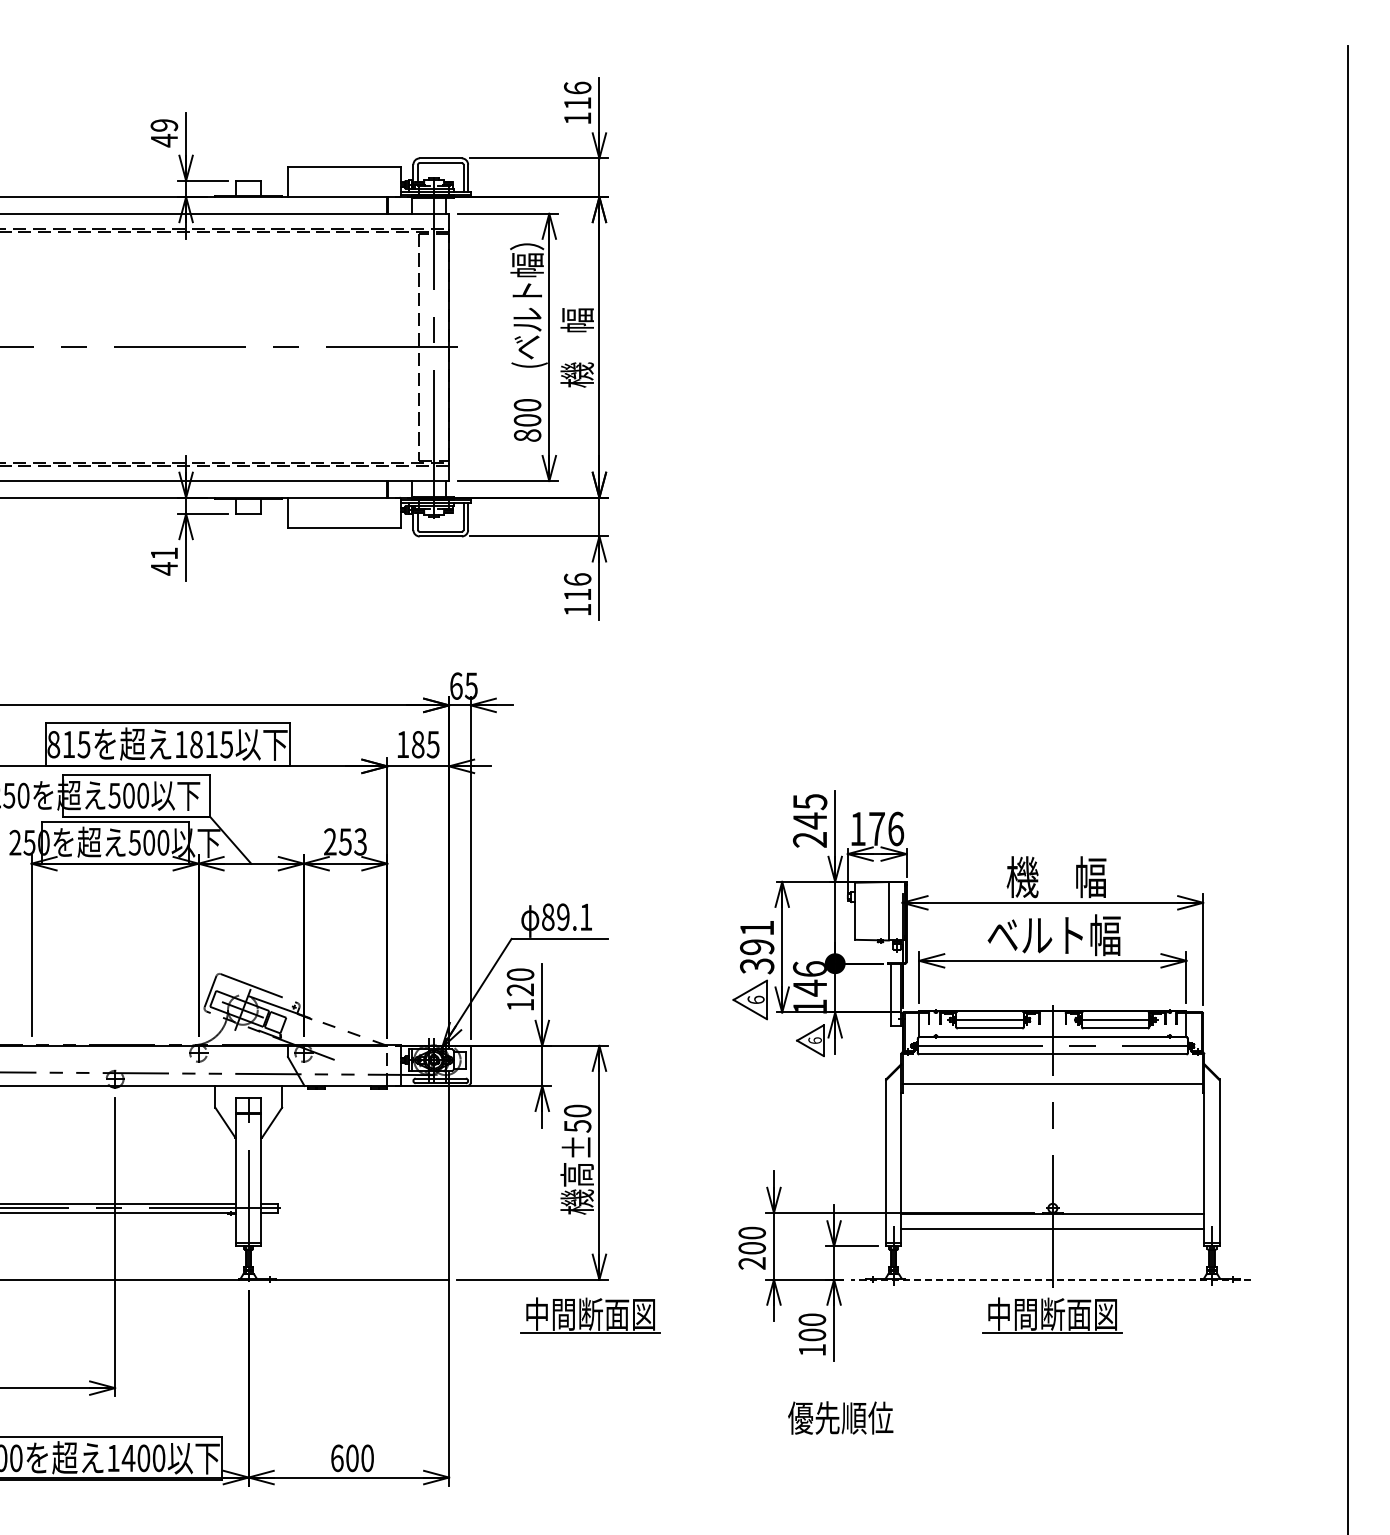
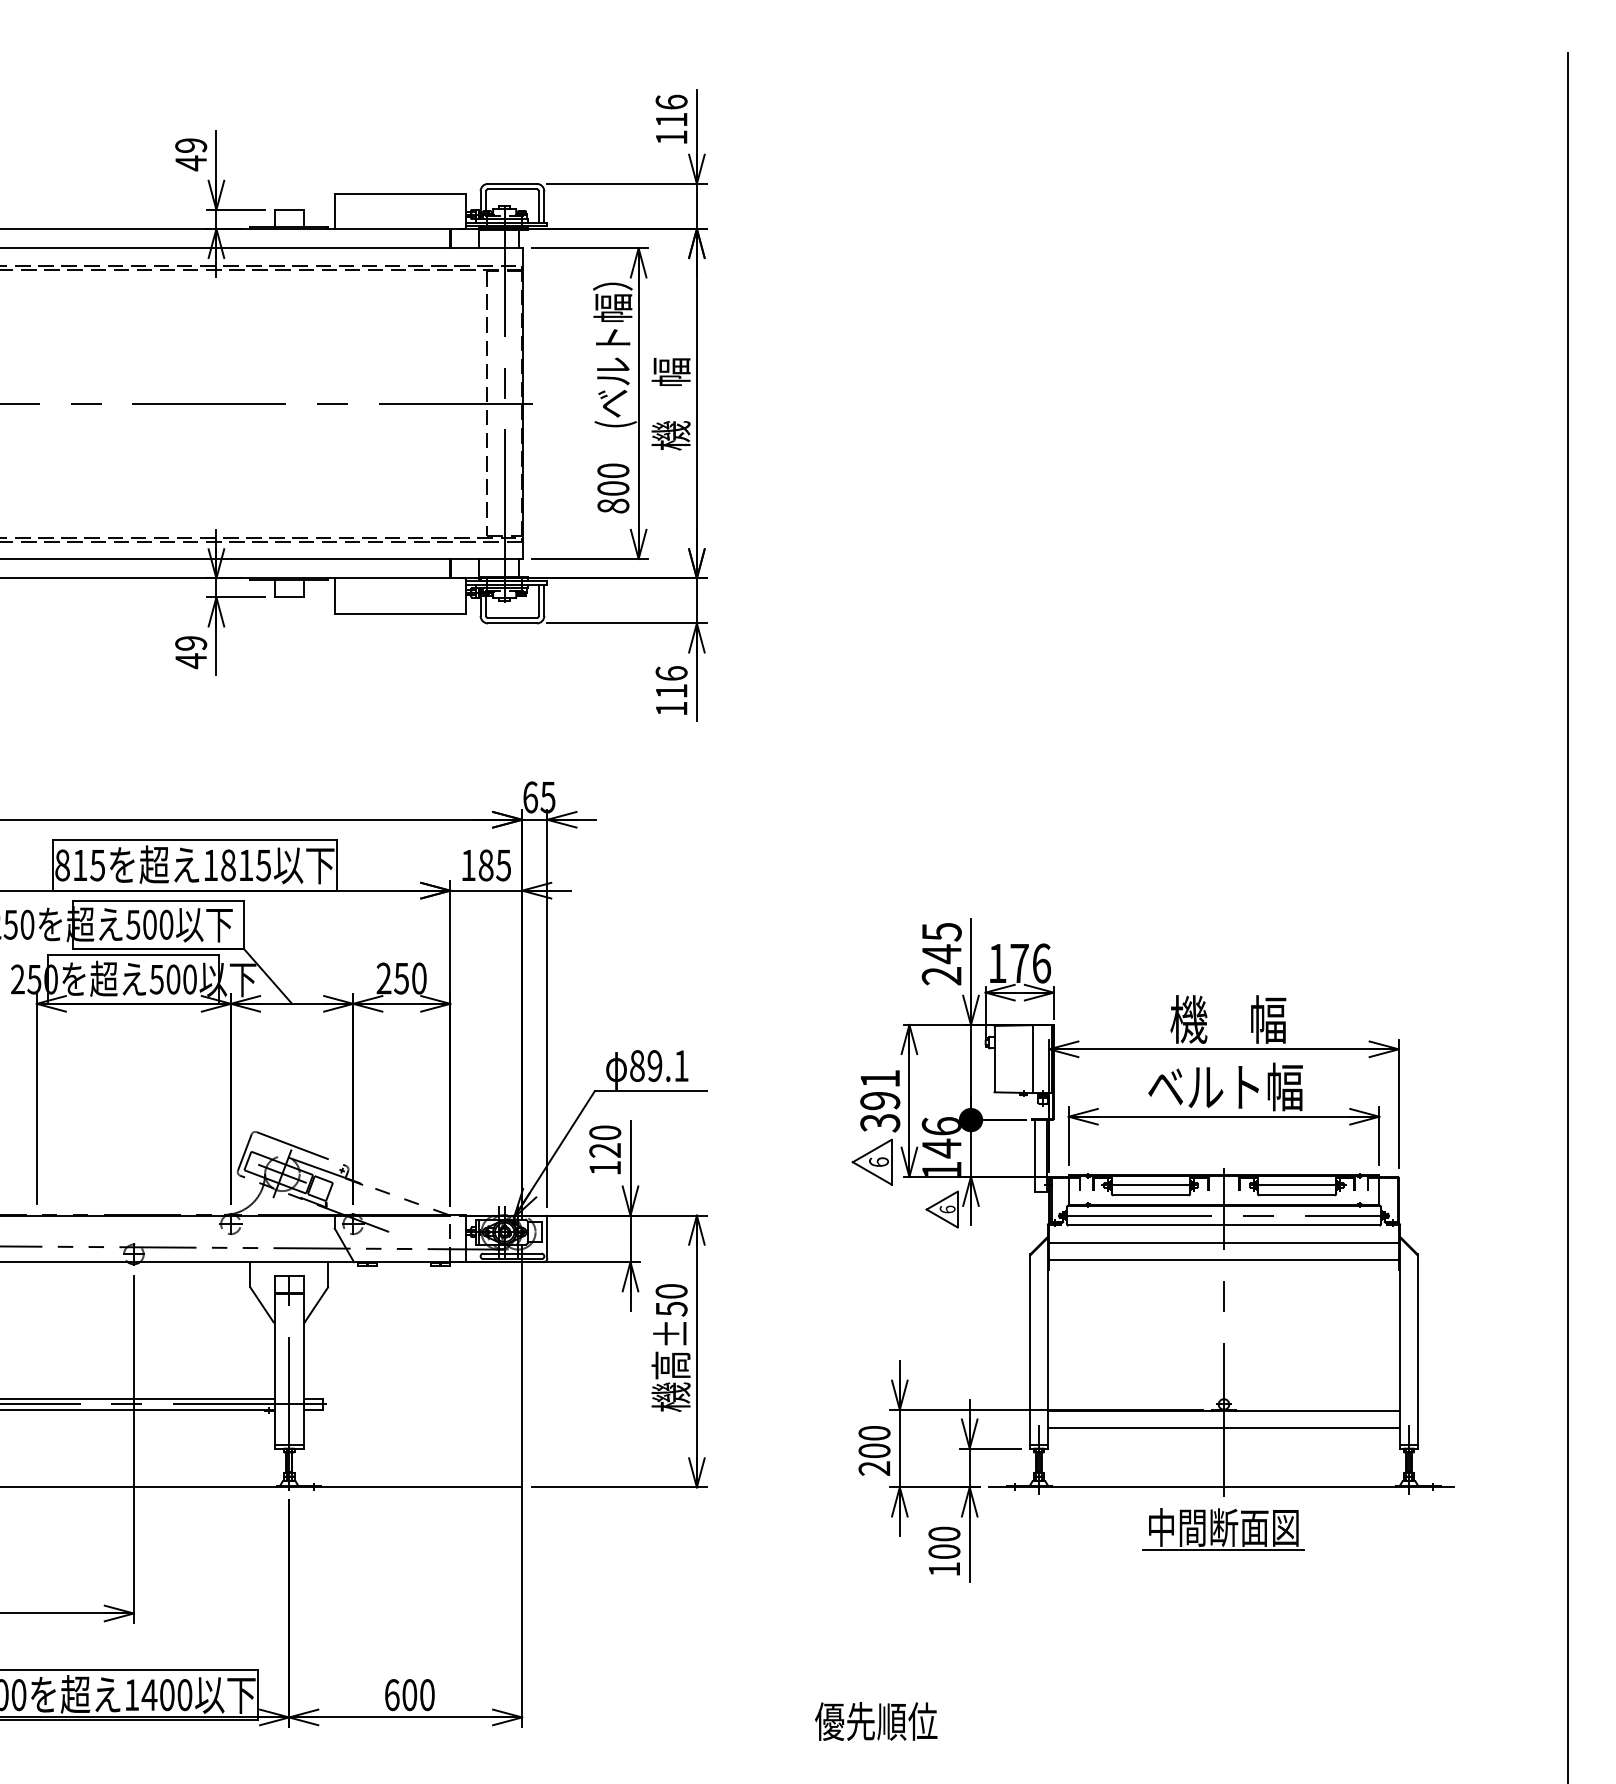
text: (164, 553) -> (191, 643), 41 -> 49
text: (360, 841) -> (419, 978), 253 -> 250
line: (1052, 1069) -> (1223, 1243), added
line: (1050, 1279) -> (1221, 1487), dashed -> solid
part: (590, 1315) -> (686, 1529), removed
text: (840, 1417) -> (876, 1720), moved

